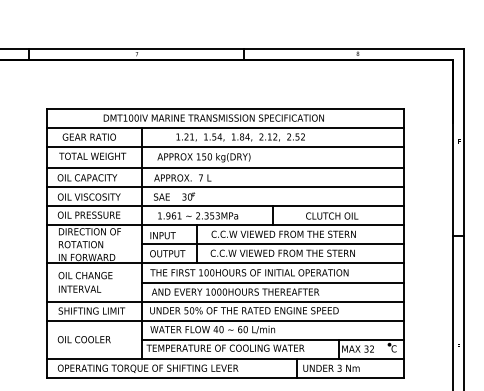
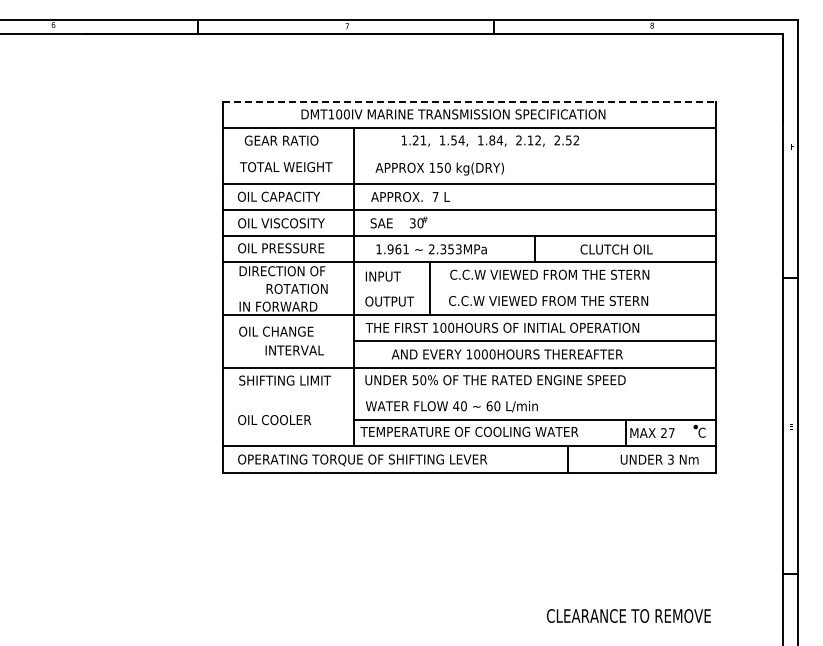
line: (225, 109) -> (469, 102), solid -> dashed
line: (224, 147) -> (468, 154), removed
text: (80, 244) -> (296, 288), moved
line: (272, 244) -> (534, 288), removed
text: (79, 289) -> (294, 350), moved
text: (234, 292) -> (506, 354), moved
line: (224, 320) -> (468, 393), removed
text: (369, 349) -> (667, 433), 32 -> 27
text: (331, 368) -> (659, 459), moved

